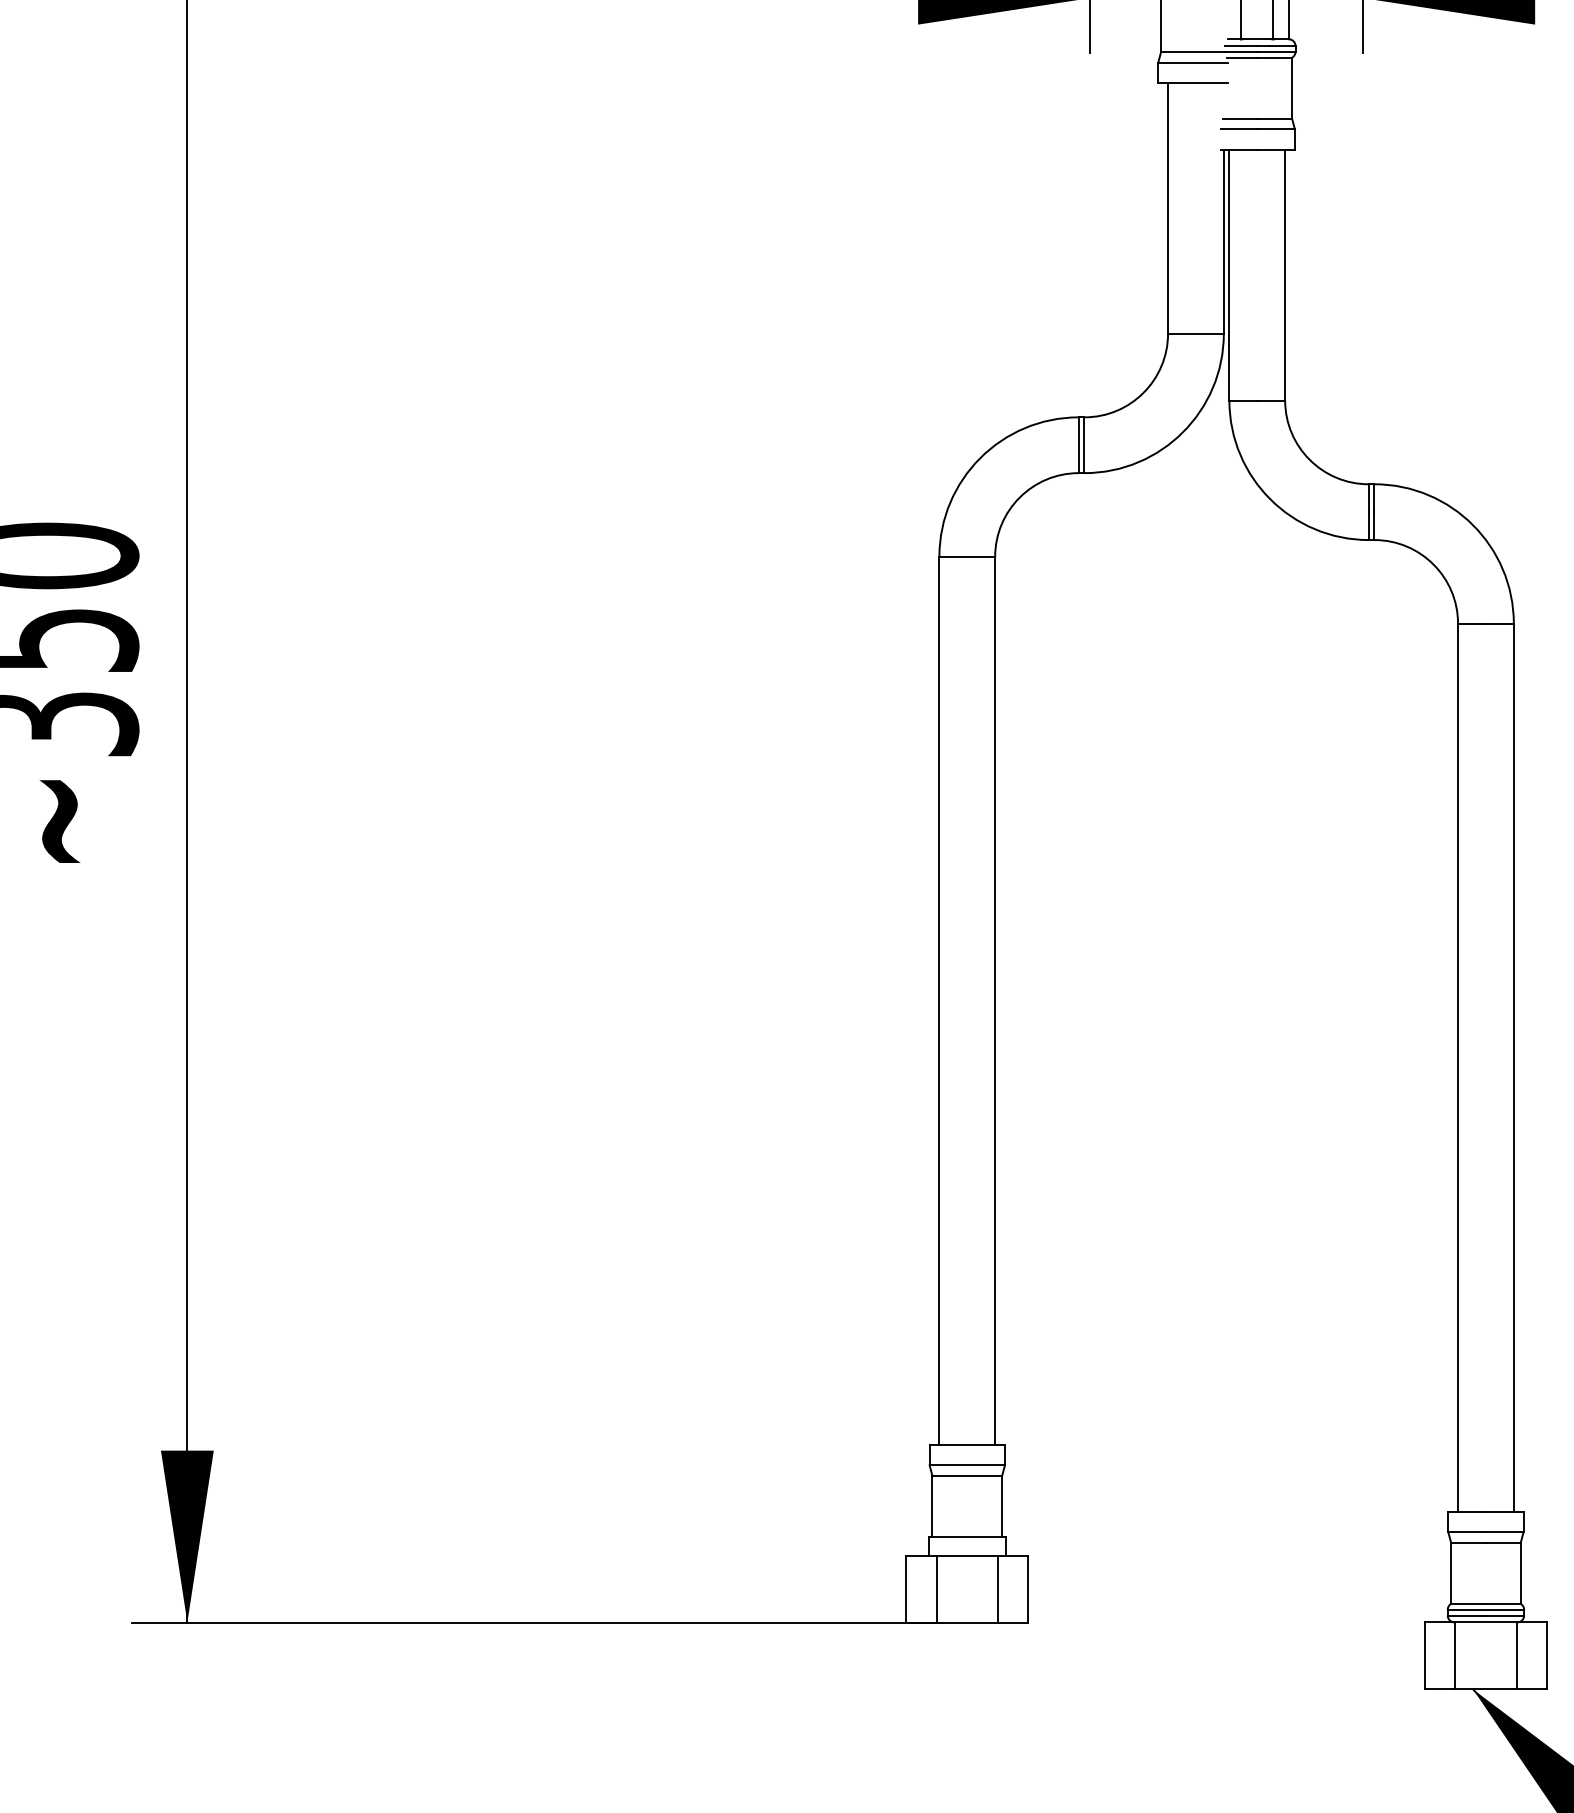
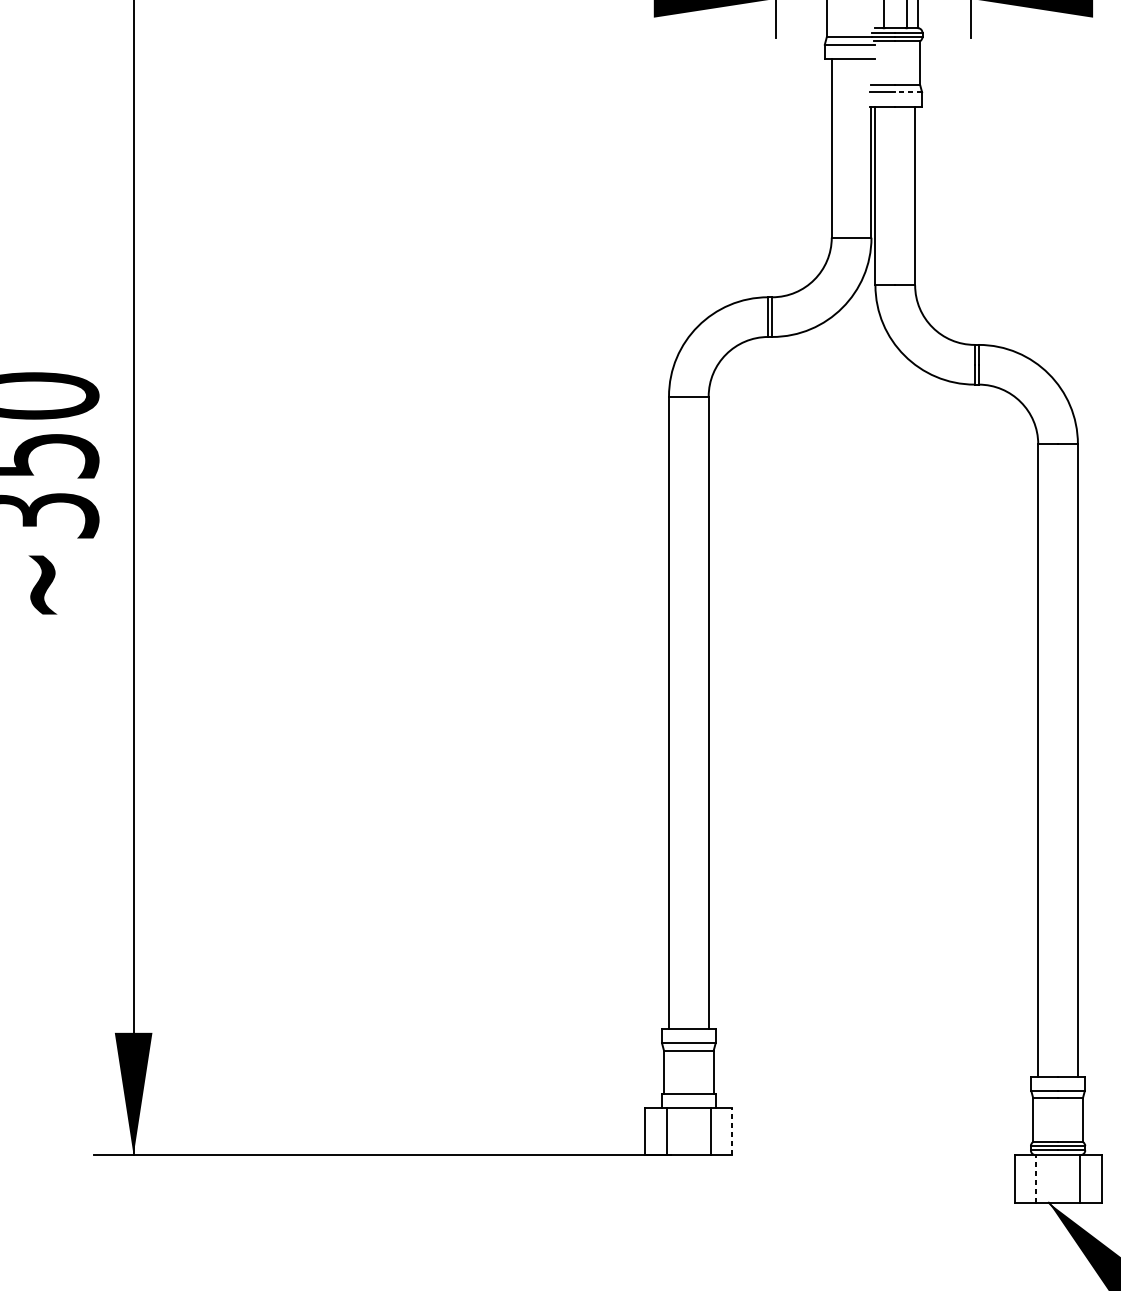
line: (1276, 129) -> (908, 92), solid -> dashed
line: (1028, 1588) -> (732, 1131), solid -> dashed
line: (1455, 1655) -> (1036, 1178), solid -> dashed

